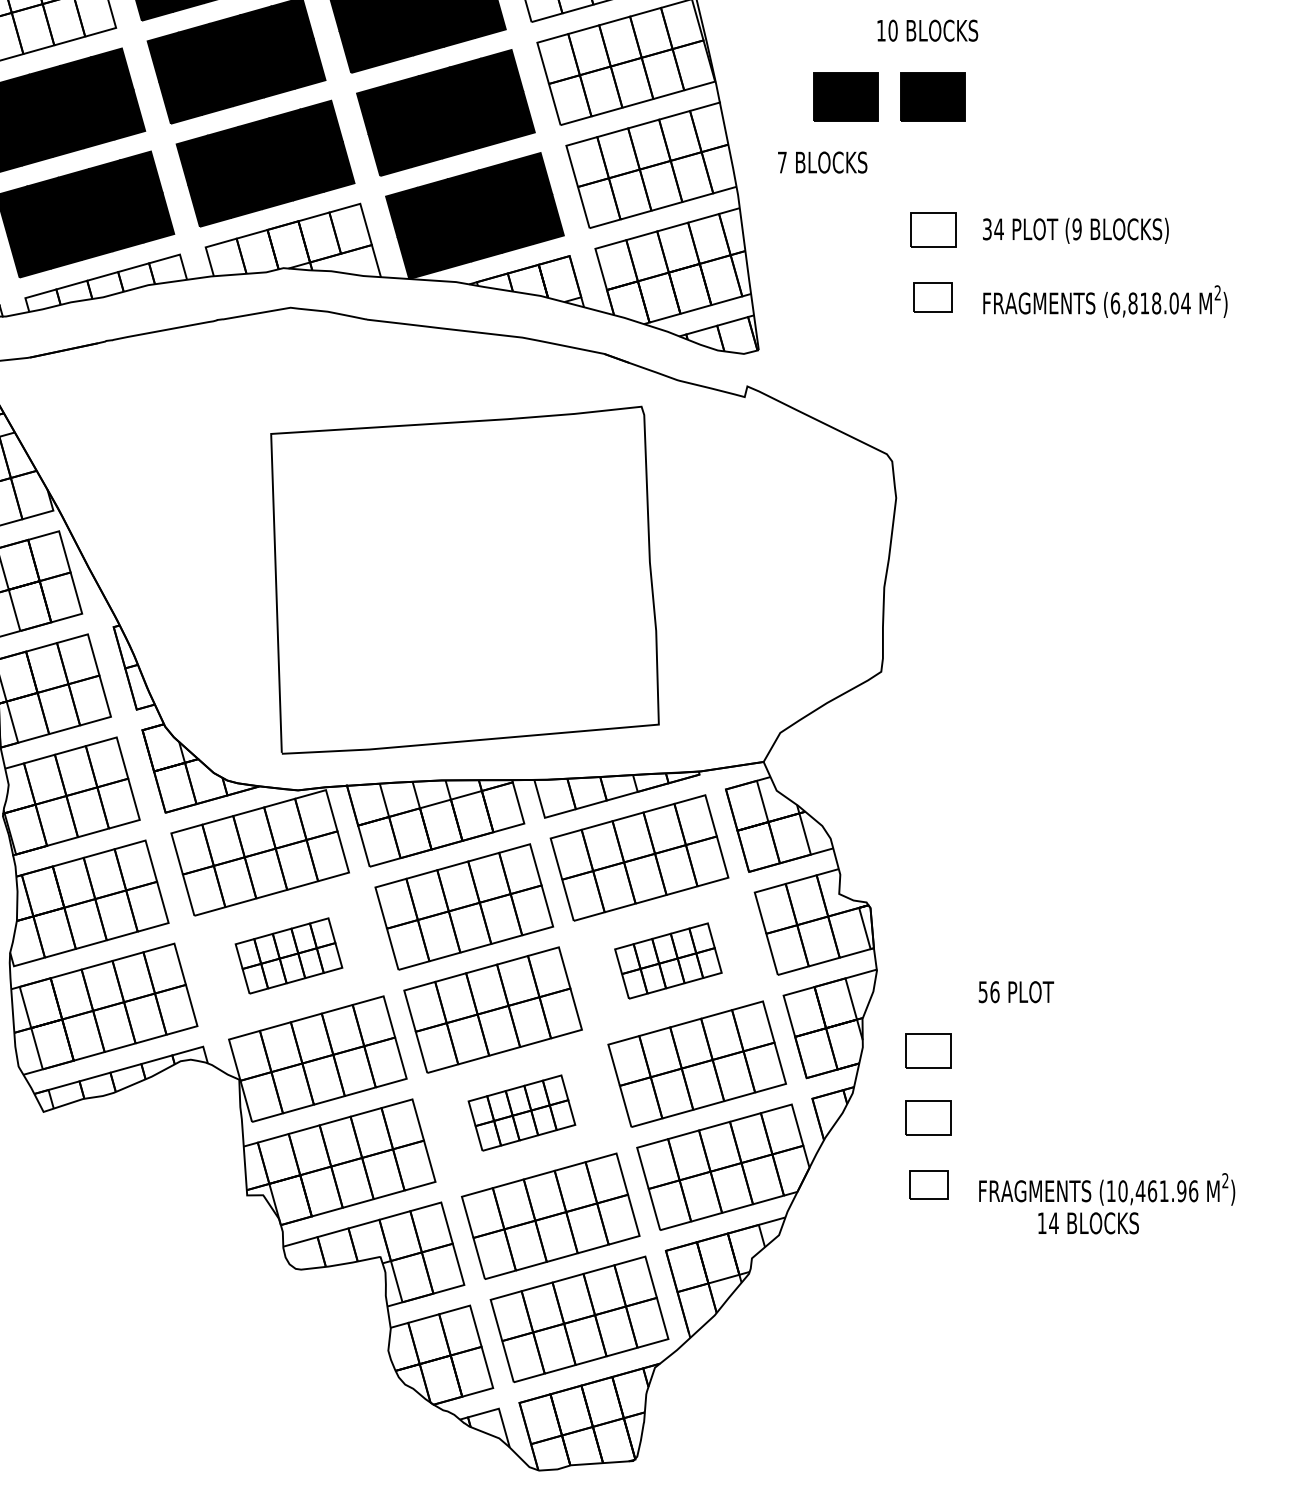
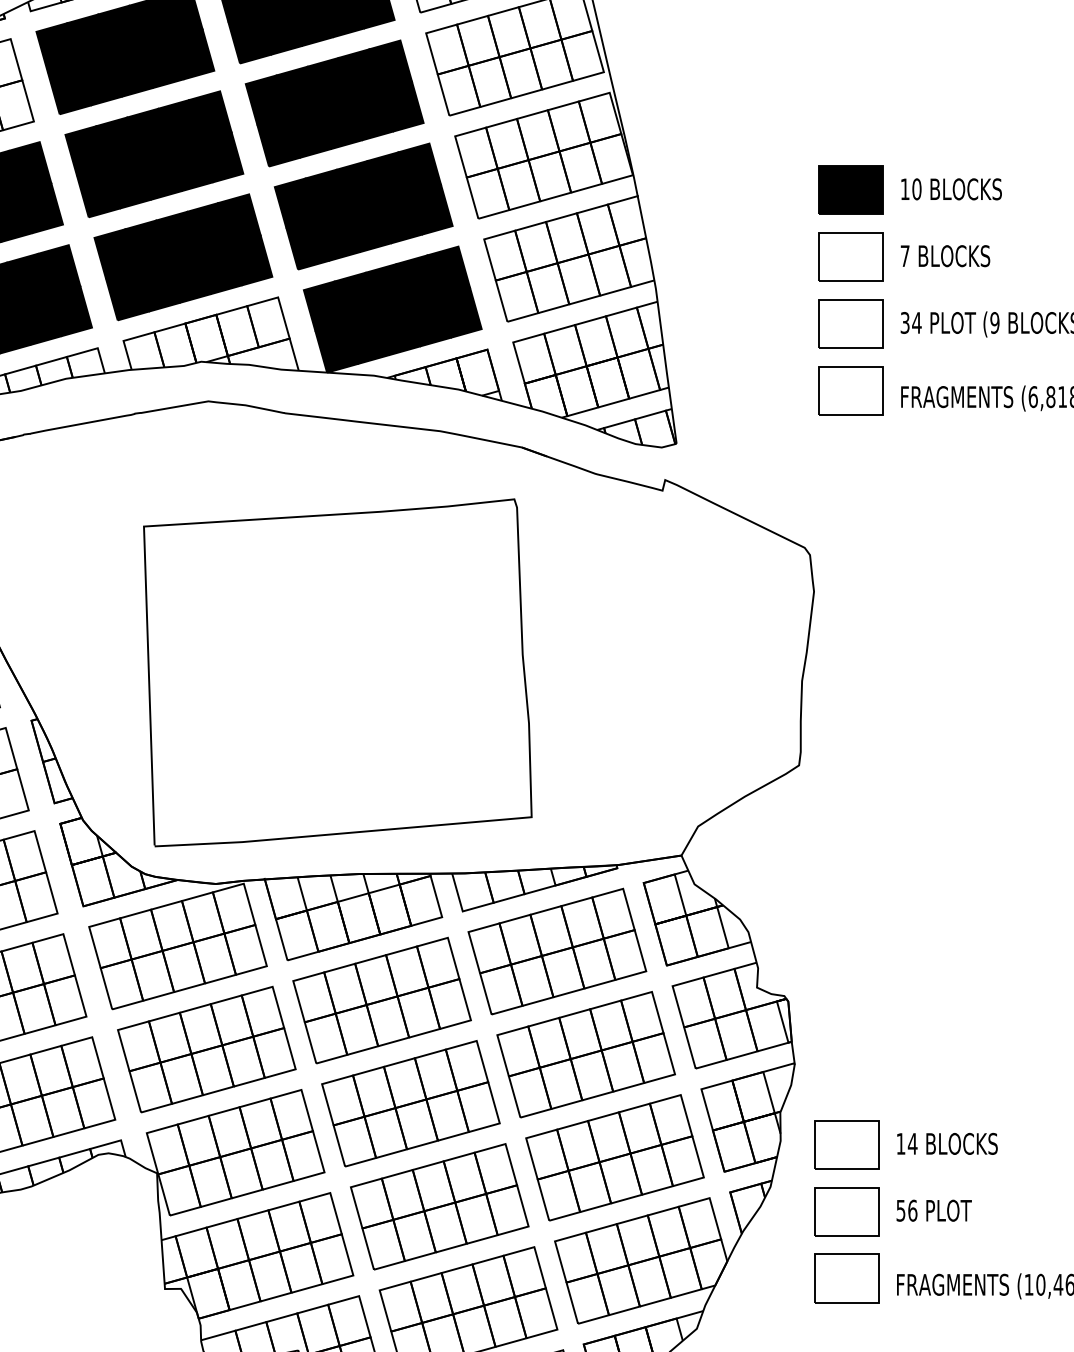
text: (927, 30) -> (951, 189), moved
part: (845, 96) -> (763, 190), removed
text: (822, 162) -> (945, 256), moved
part: (932, 163) -> (850, 257), added
part: (932, 229) -> (850, 323), size x1.43
part: (932, 296) -> (850, 390), size x1.67
curve: (459, 423) -> (332, 516), moved
part: (288, 955) -> (206, 1049), size x1.67
part: (668, 960) -> (586, 1054), size x1.67
text: (1016, 992) -> (934, 1211), moved
part: (928, 1050) -> (846, 1144), size x1.43
part: (521, 1112) -> (439, 1206), size x1.67
part: (928, 1117) -> (846, 1211), size x1.43
part: (928, 1184) -> (846, 1278), size x1.67
text: (1088, 1223) -> (947, 1144), moved

